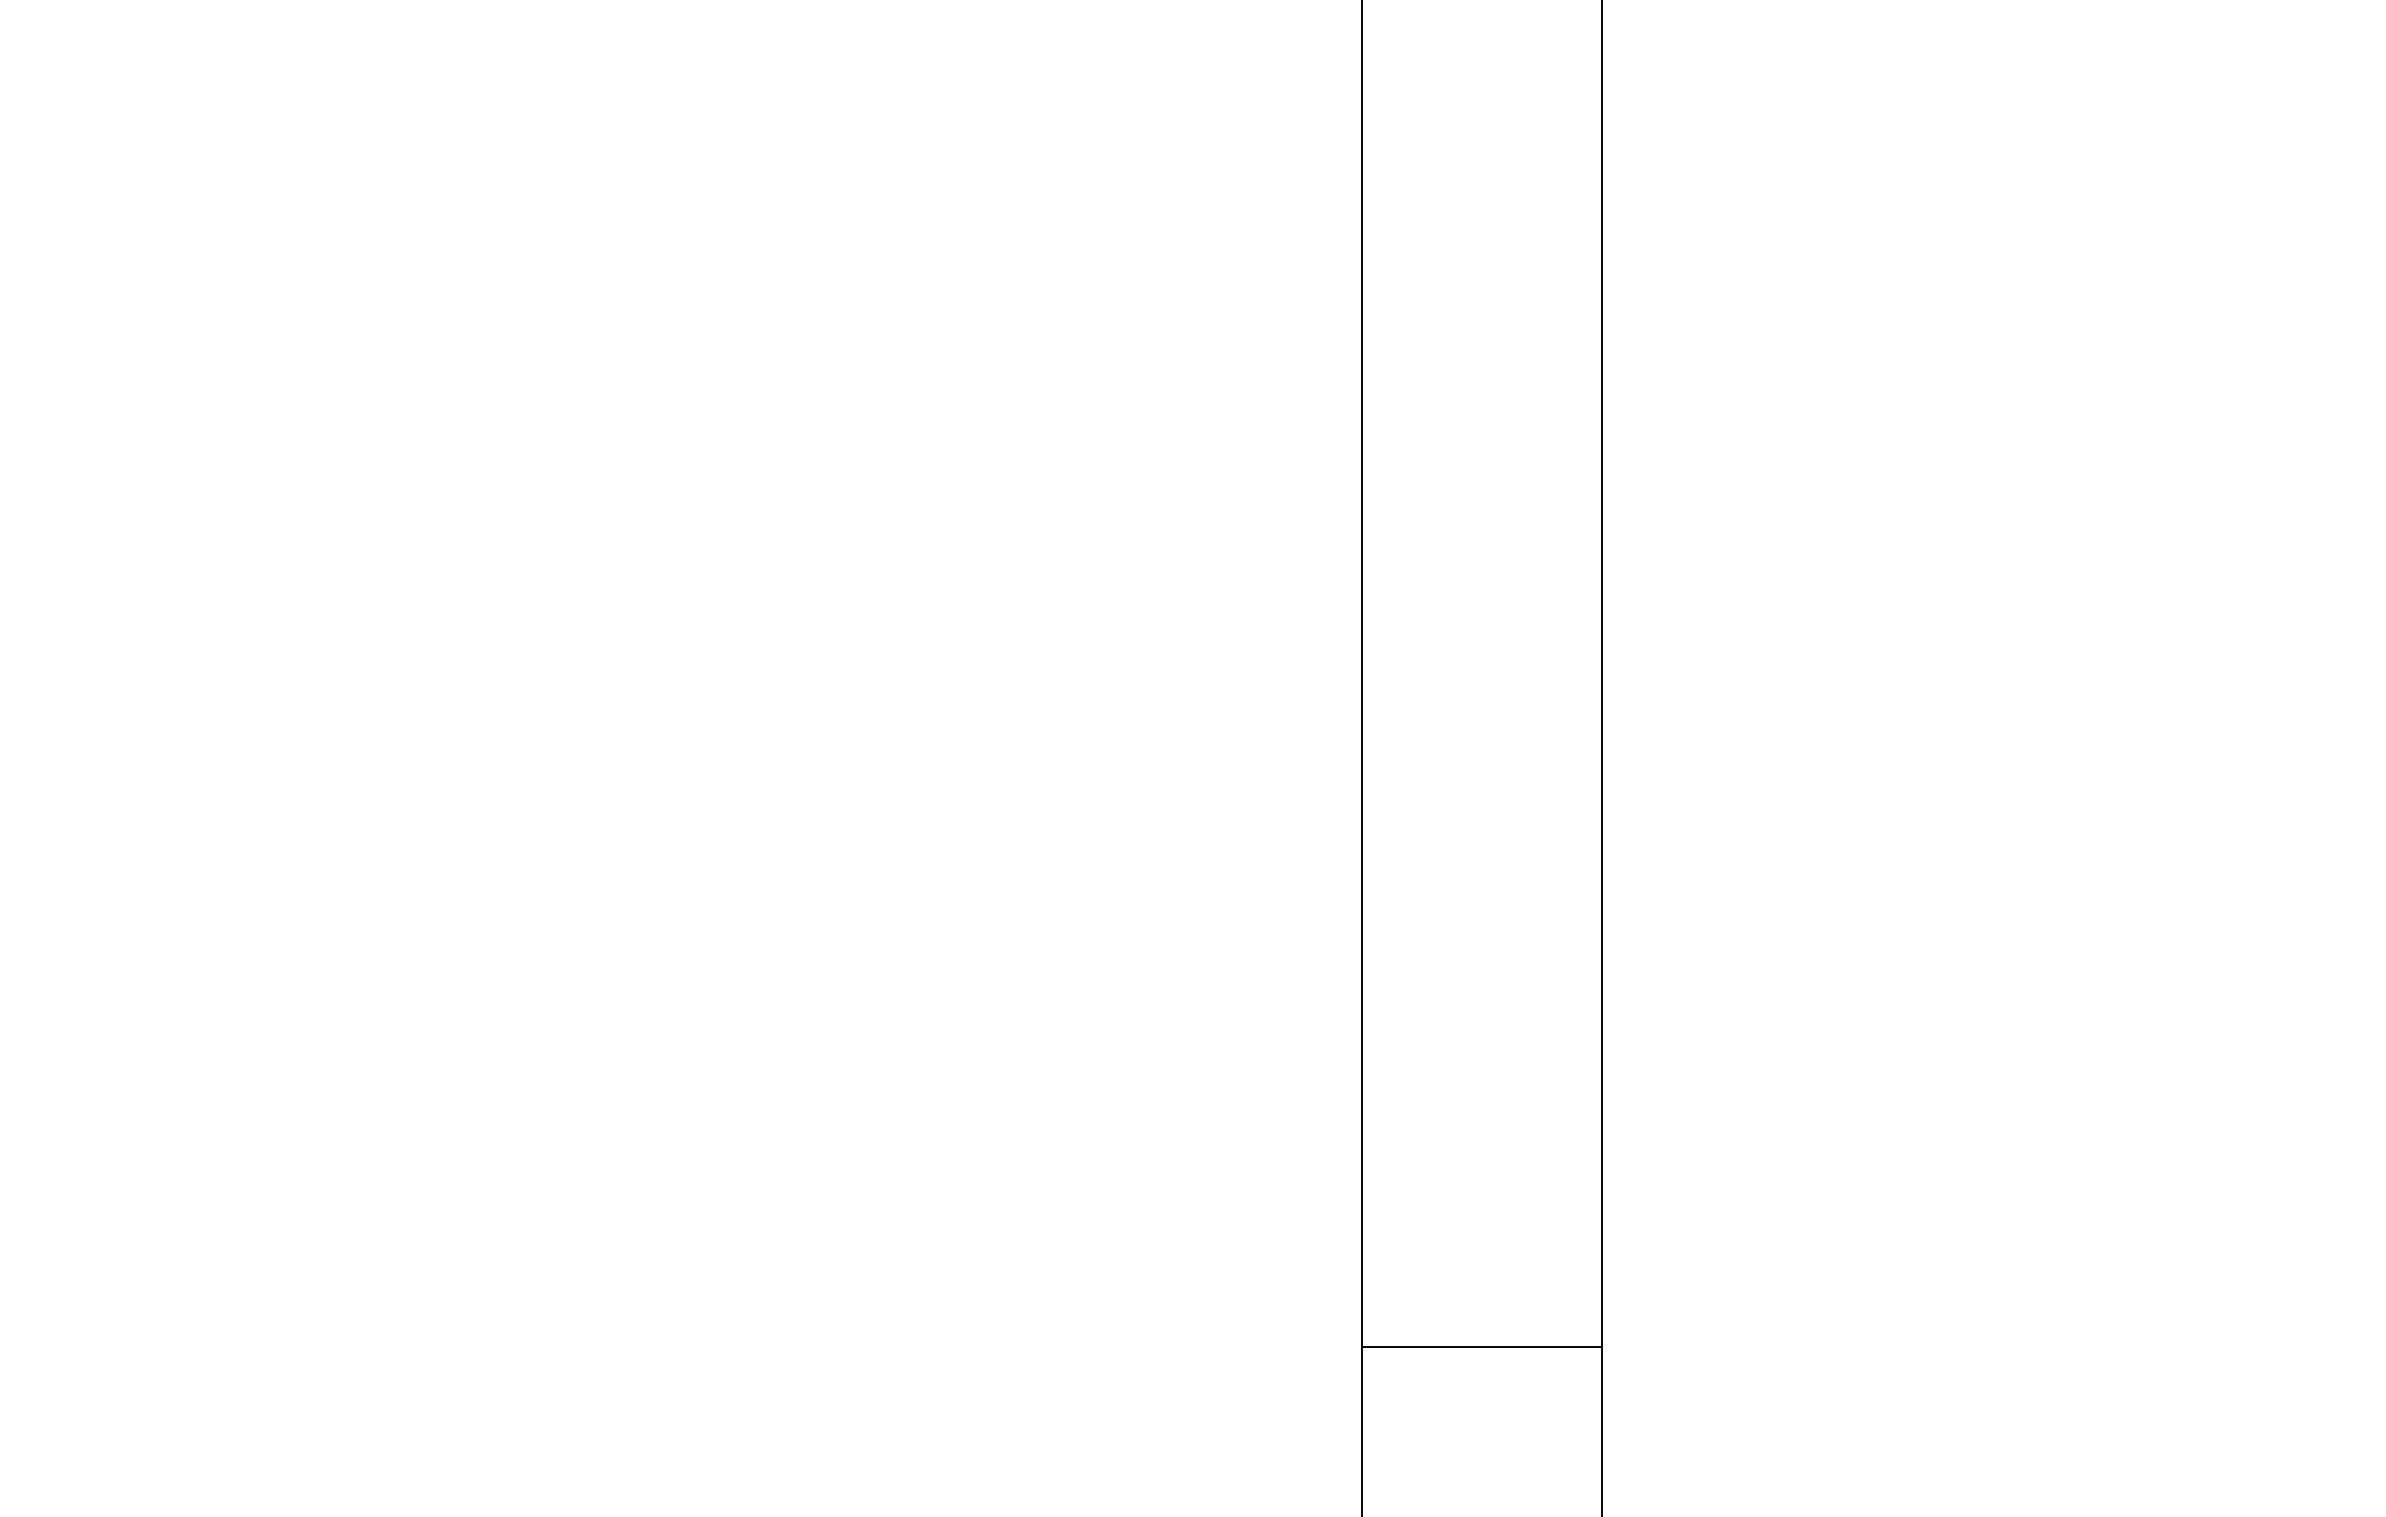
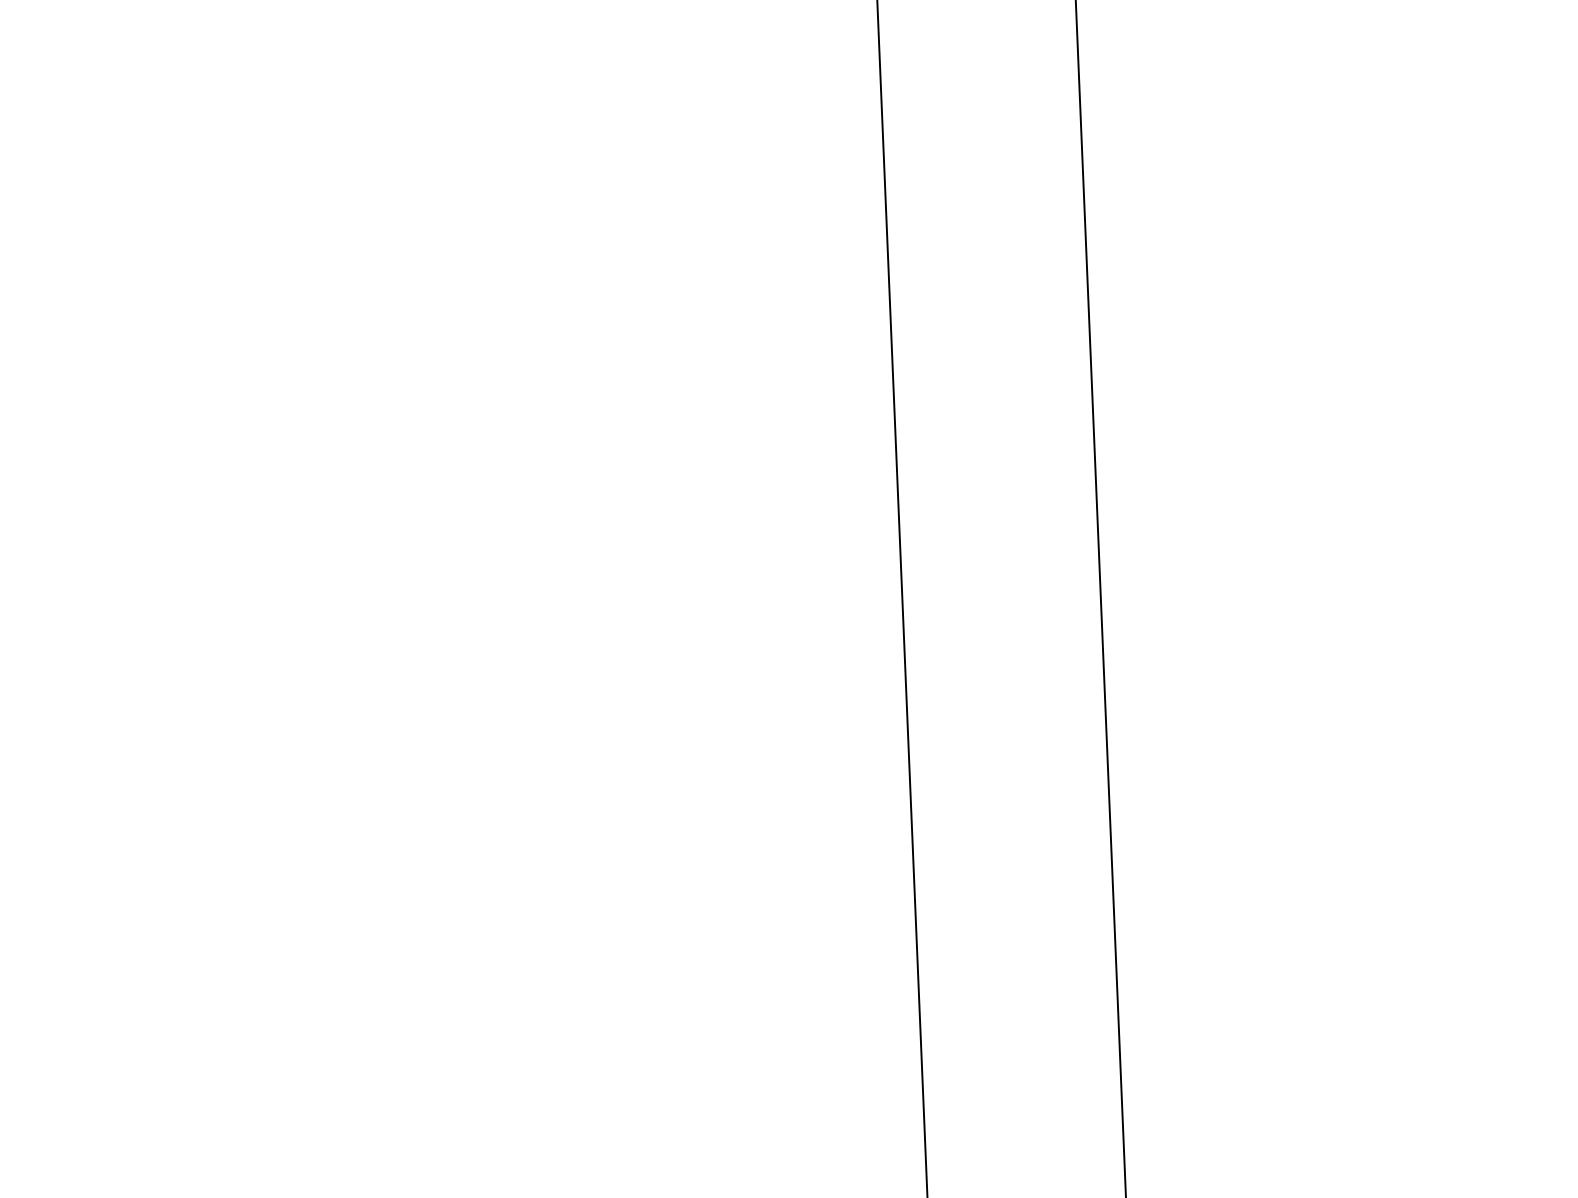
line: (1481, 1346) -> (1025, 1180), removed

